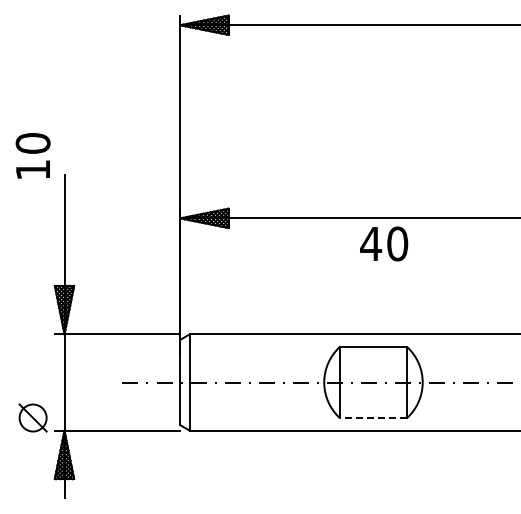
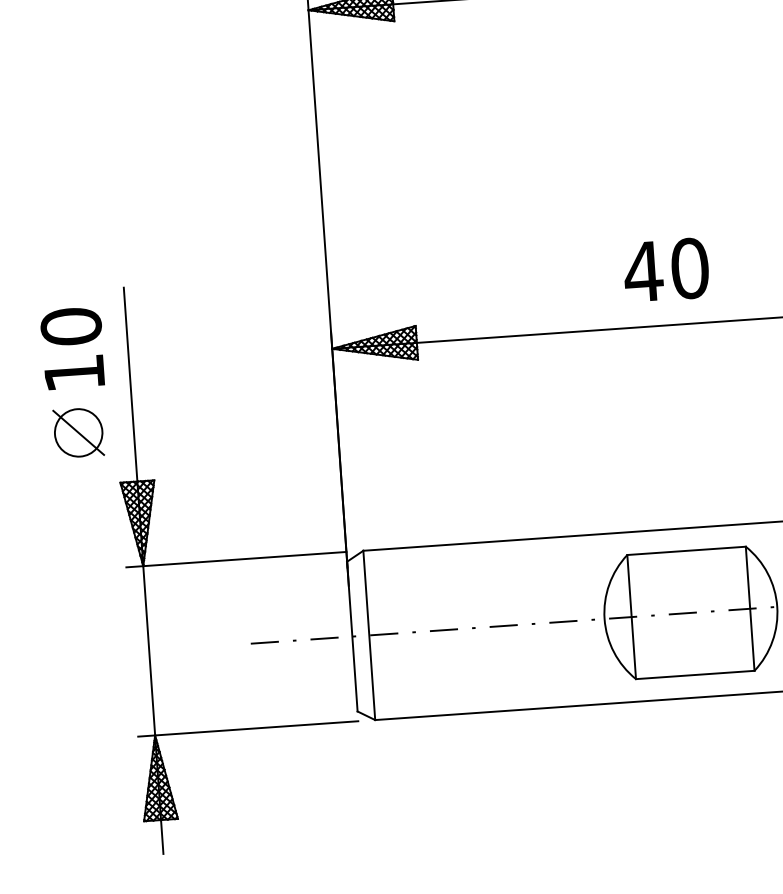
text: (32, 155) -> (71, 347), moved
text: (384, 243) -> (666, 269), moved
part: (32, 417) -> (77, 432), moved
line: (373, 417) -> (695, 674), dashed -> solid

